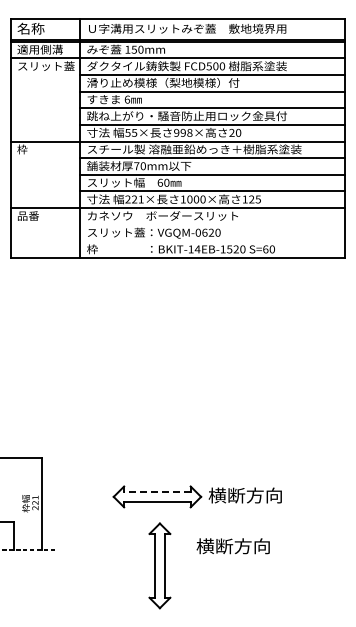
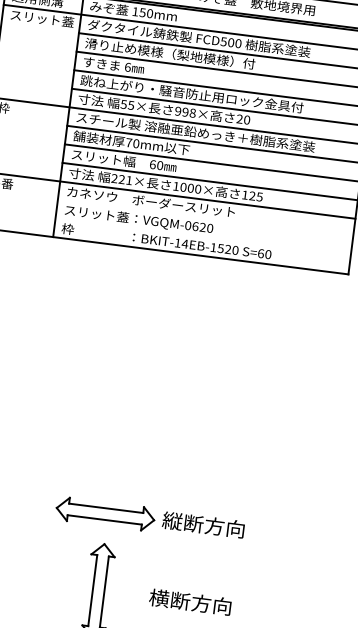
line: (156, 491) -> (105, 507), dashed -> solid
text: (216, 495) -> (171, 520), 横断方向 -> 縦断方向
text: (232, 546) -> (189, 602), moved

